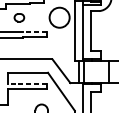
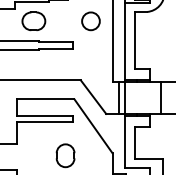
part: (19, 17) -> (33, 21), size x1.67
circle: (59, 17) -> (90, 21), size x0.62
line: (34, 31) -> (55, 41), dashed -> solid
line: (26, 84) -> (44, 115), dashed -> solid

